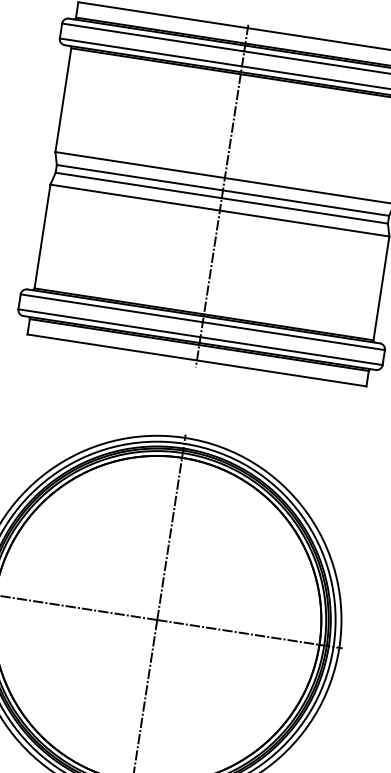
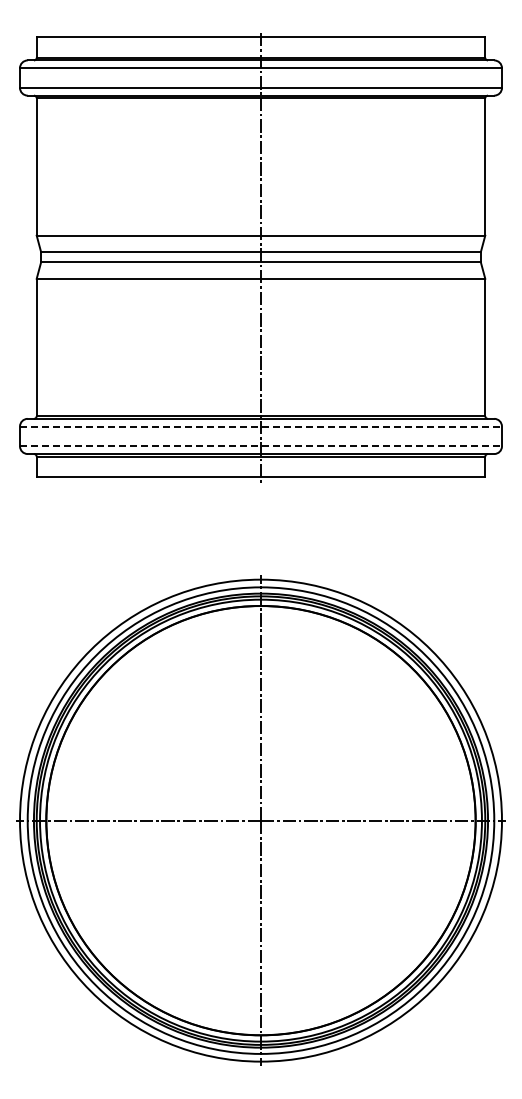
line: (203, 322) -> (261, 426), solid -> dashed
line: (200, 337) -> (261, 446), solid -> dashed

